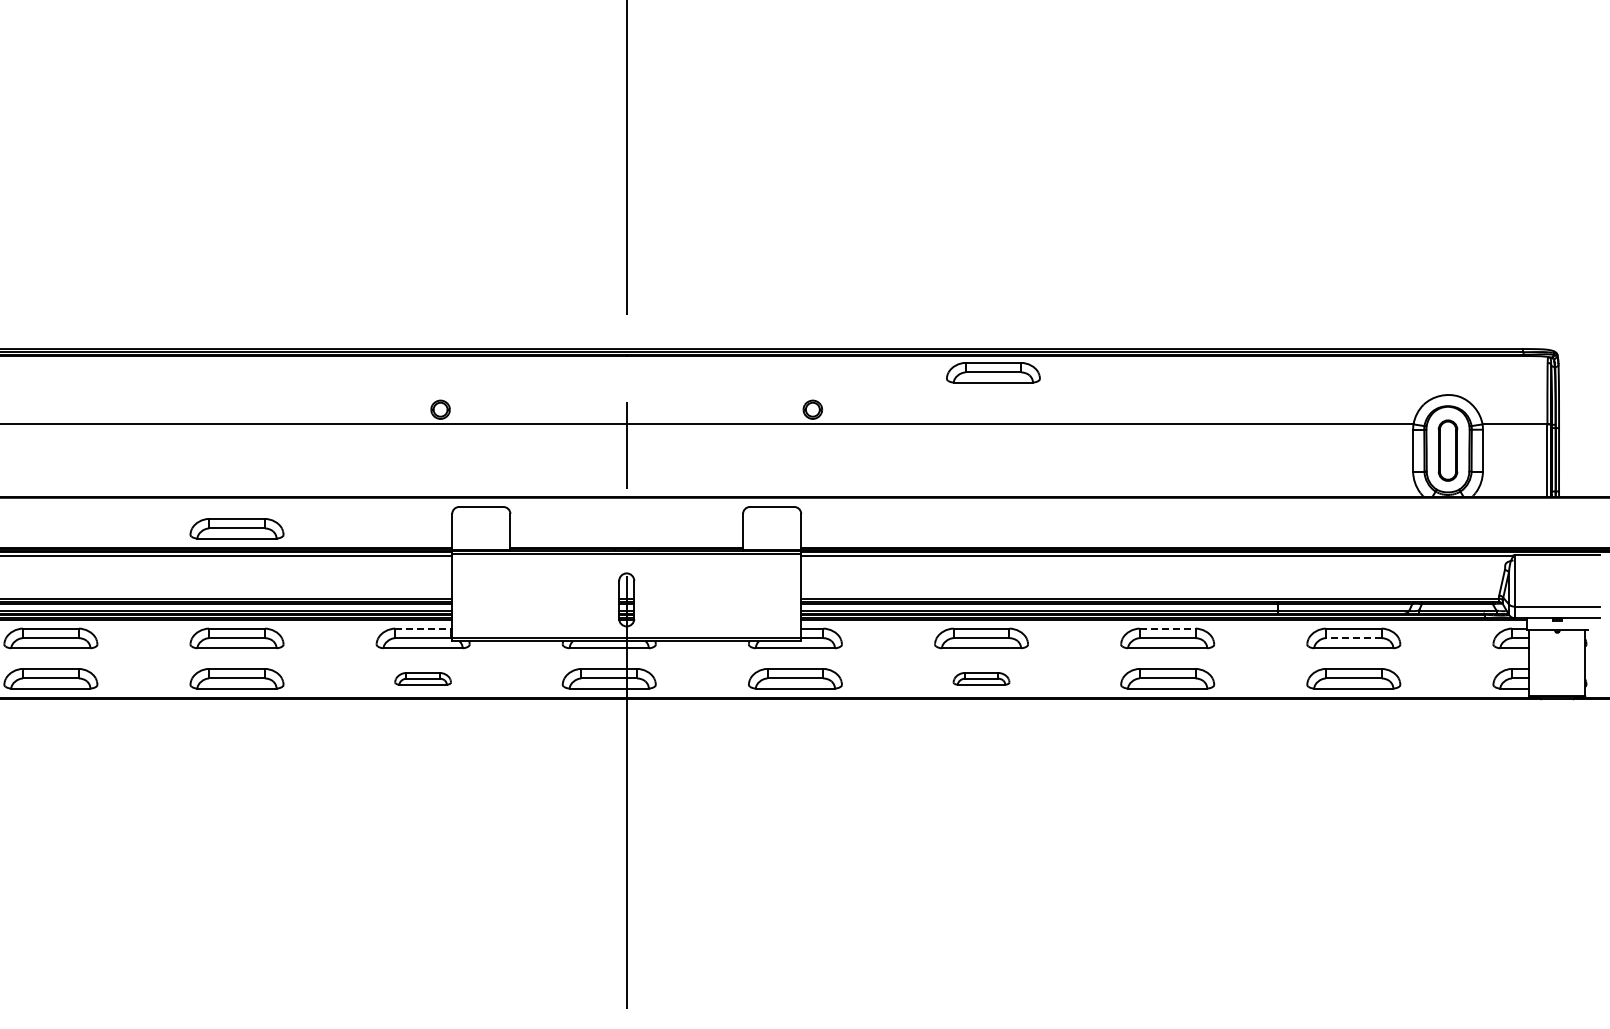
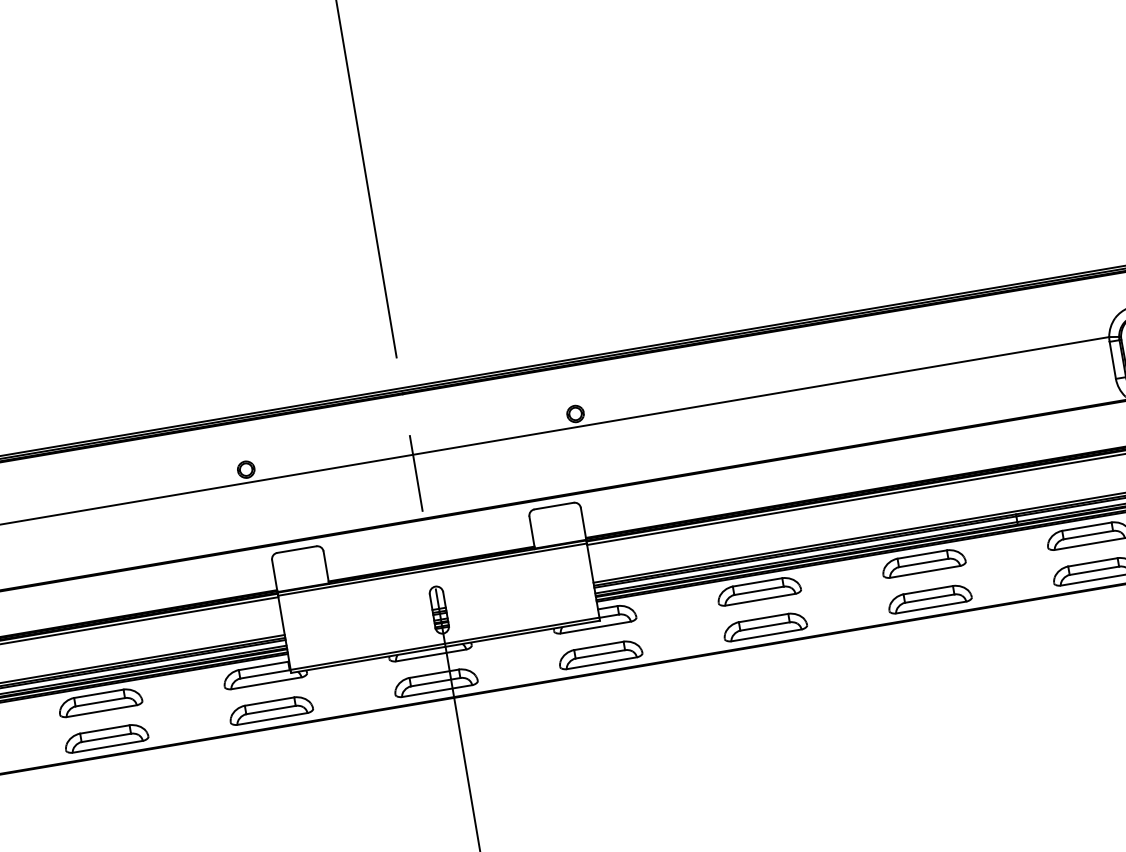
part: (993, 372) -> (729, 354), removed
part: (236, 528) -> (83, 605), removed
line: (423, 628) -> (263, 665), dashed -> solid
line: (1167, 628) -> (922, 554), dashed -> solid
line: (1353, 638) -> (1088, 535), dashed -> solid
part: (422, 678) -> (270, 710), size x1.67
part: (981, 678) -> (765, 626), size x1.67

